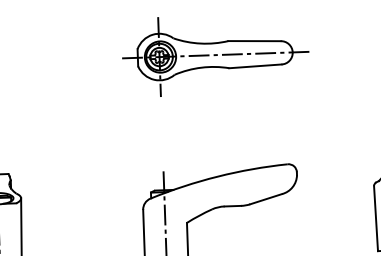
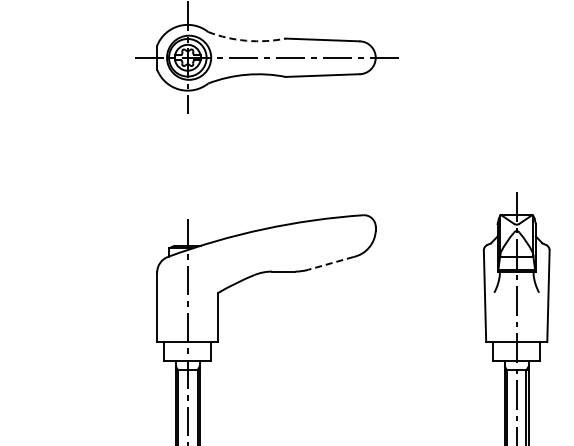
arc: (200, 43) -> (246, 40), solid -> dashed
line: (265, 199) -> (330, 263), solid -> dashed

